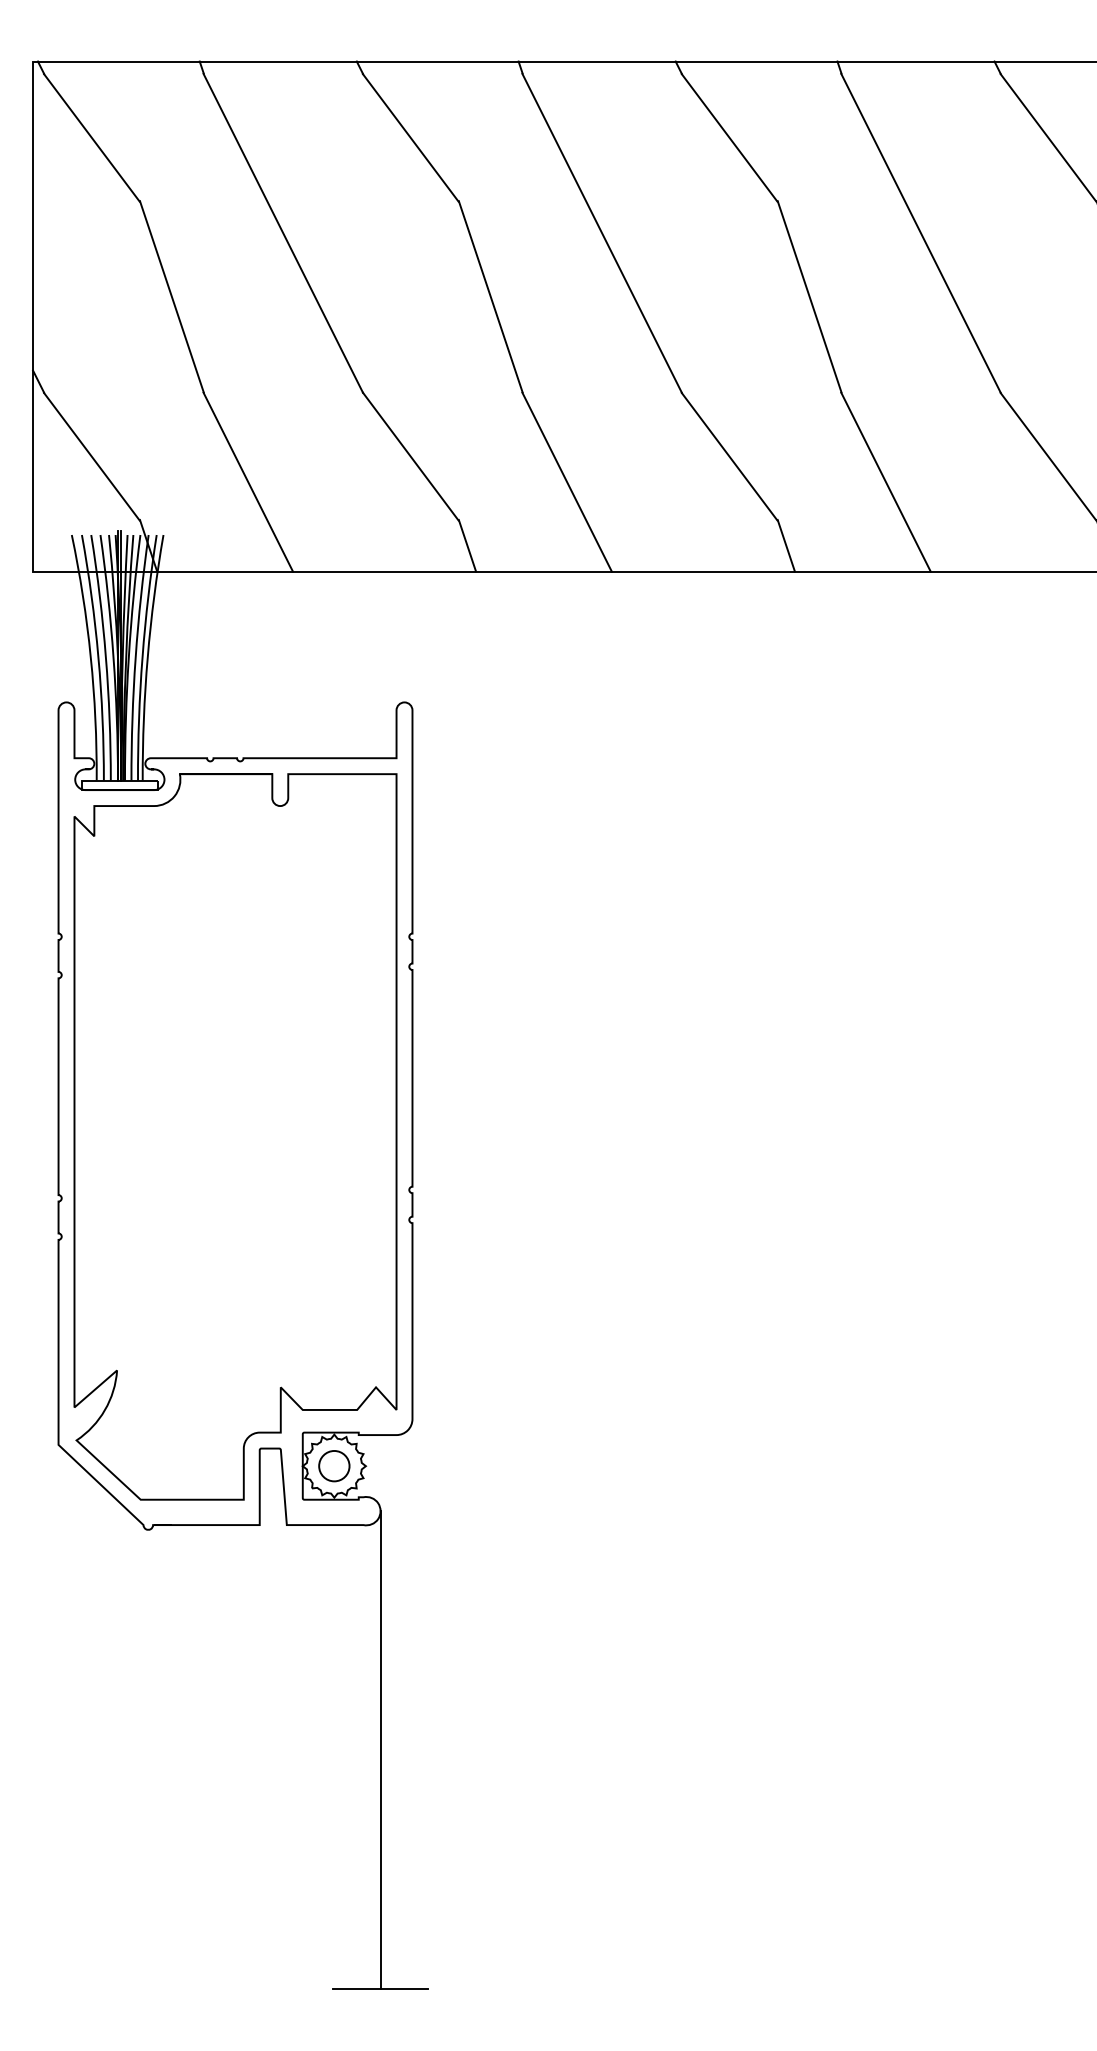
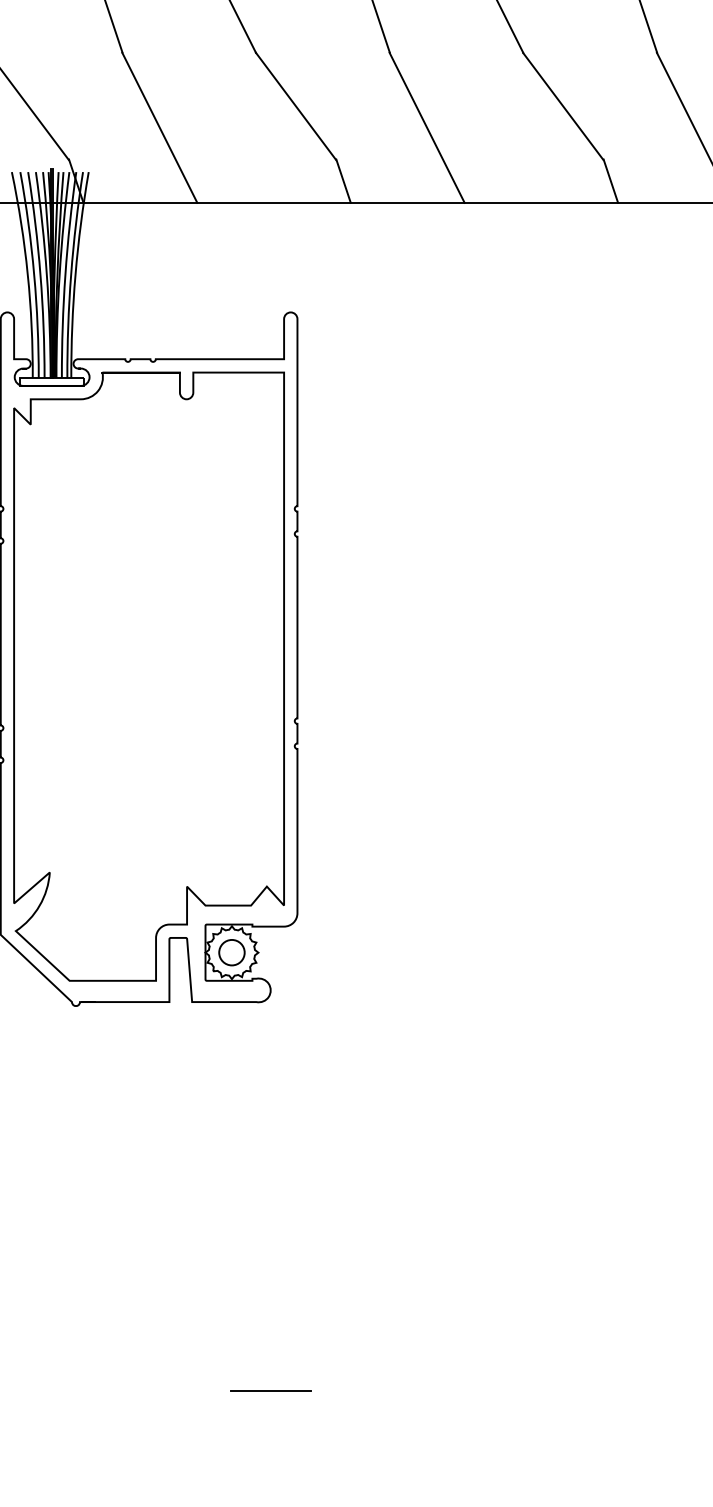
line: (380, 1750) -> (270, 1191), removed

